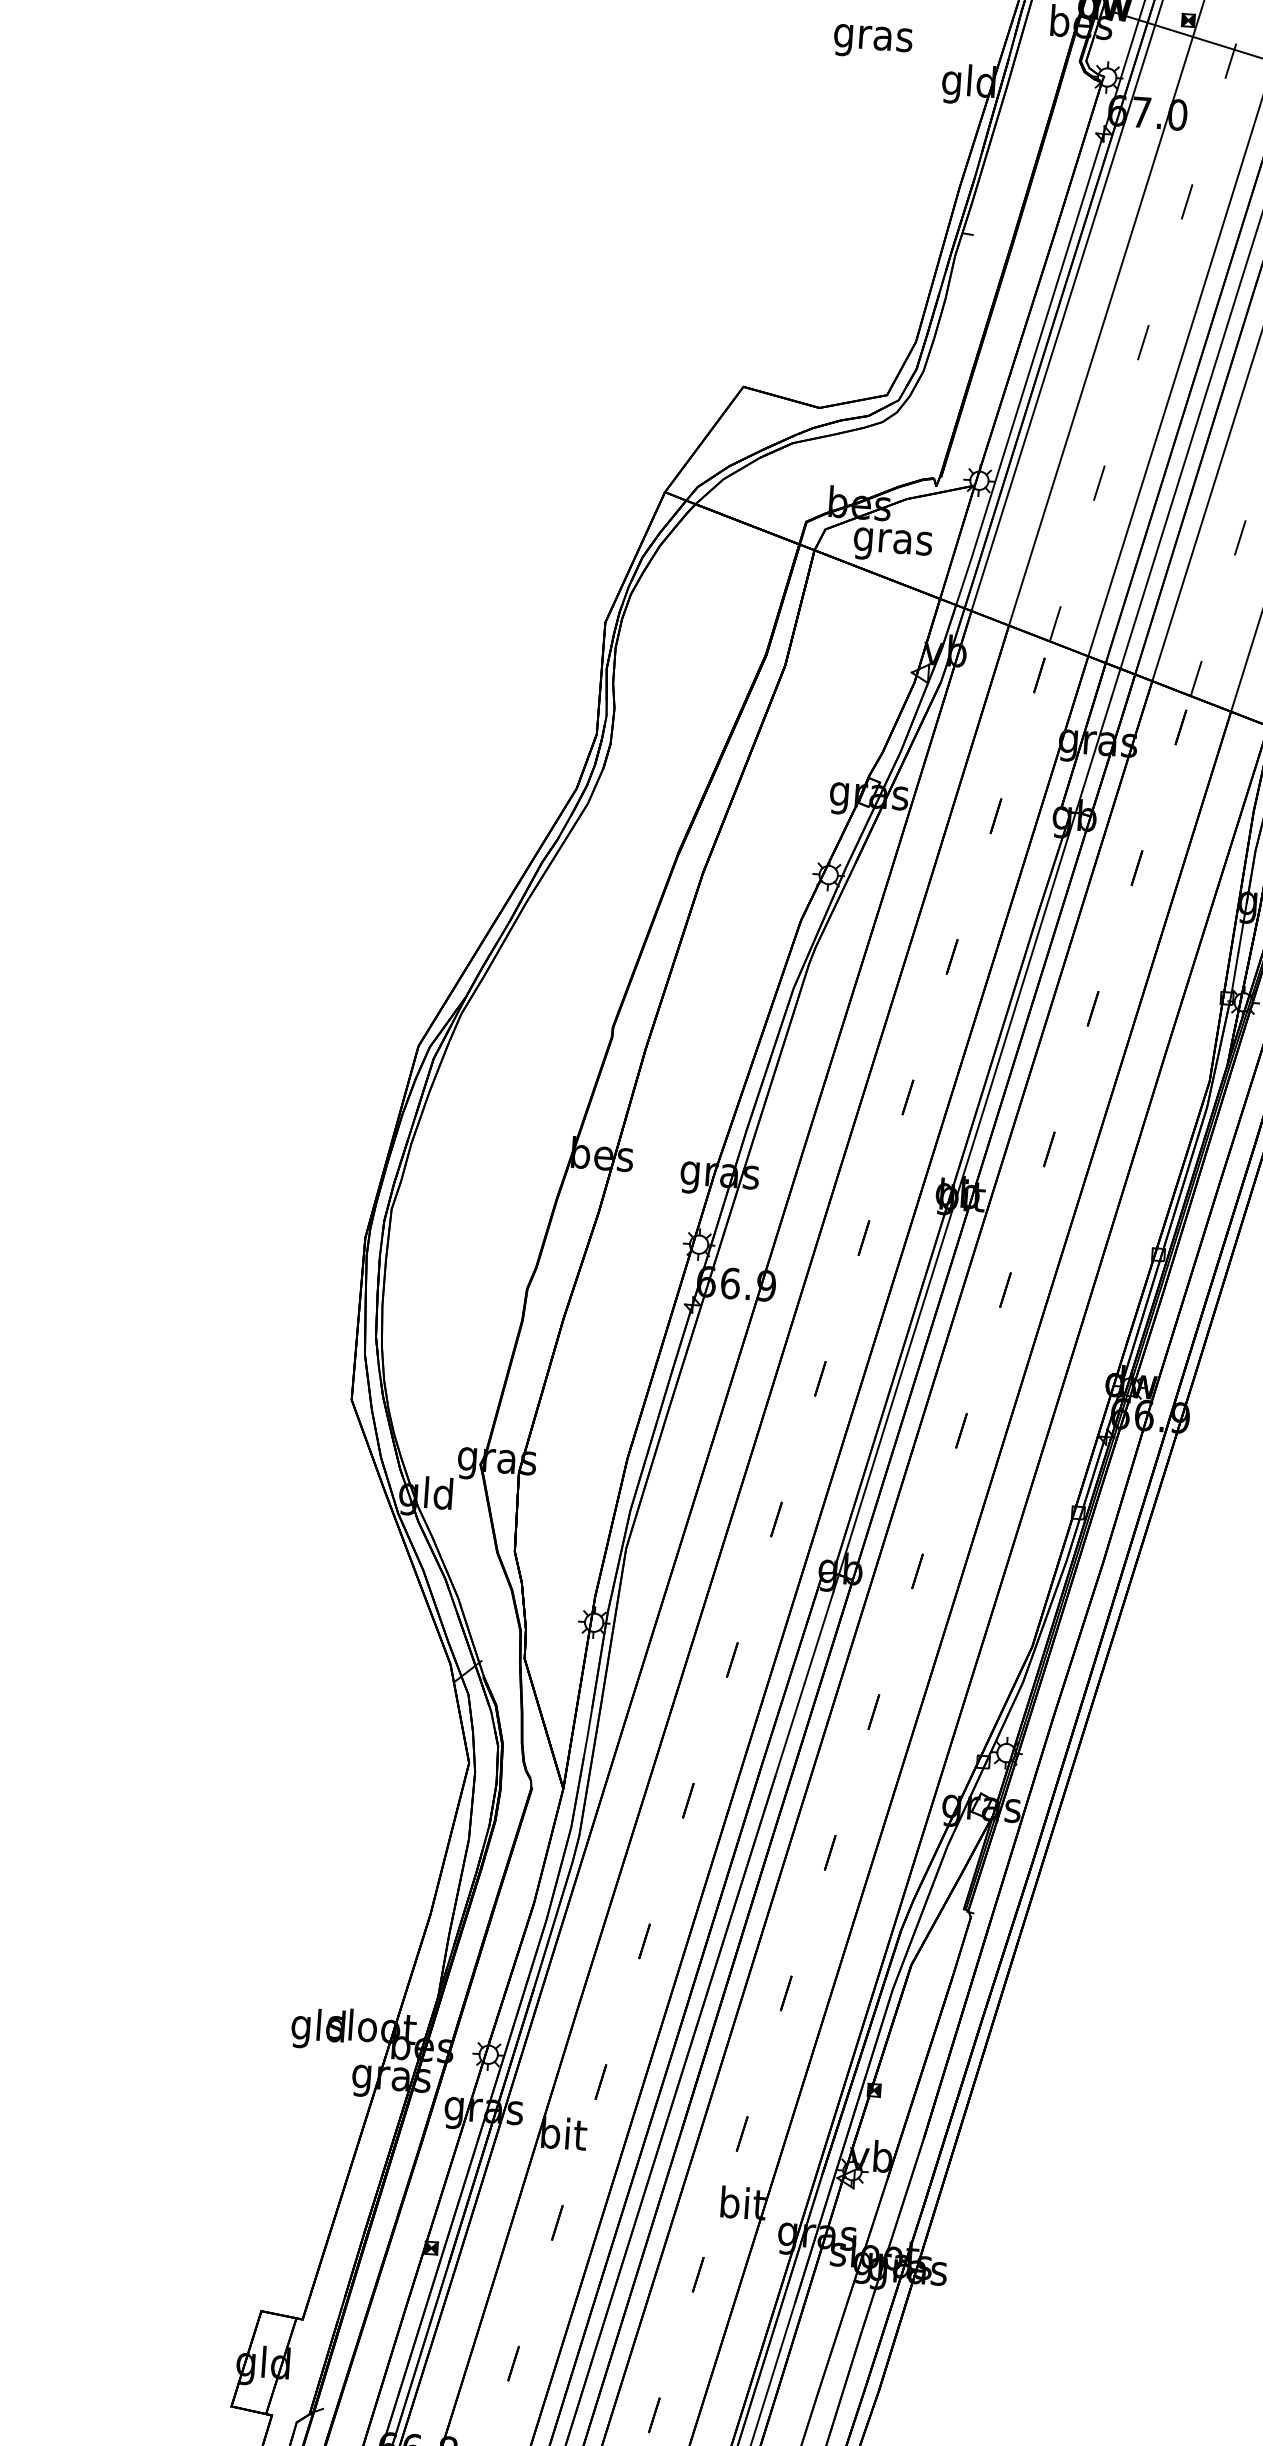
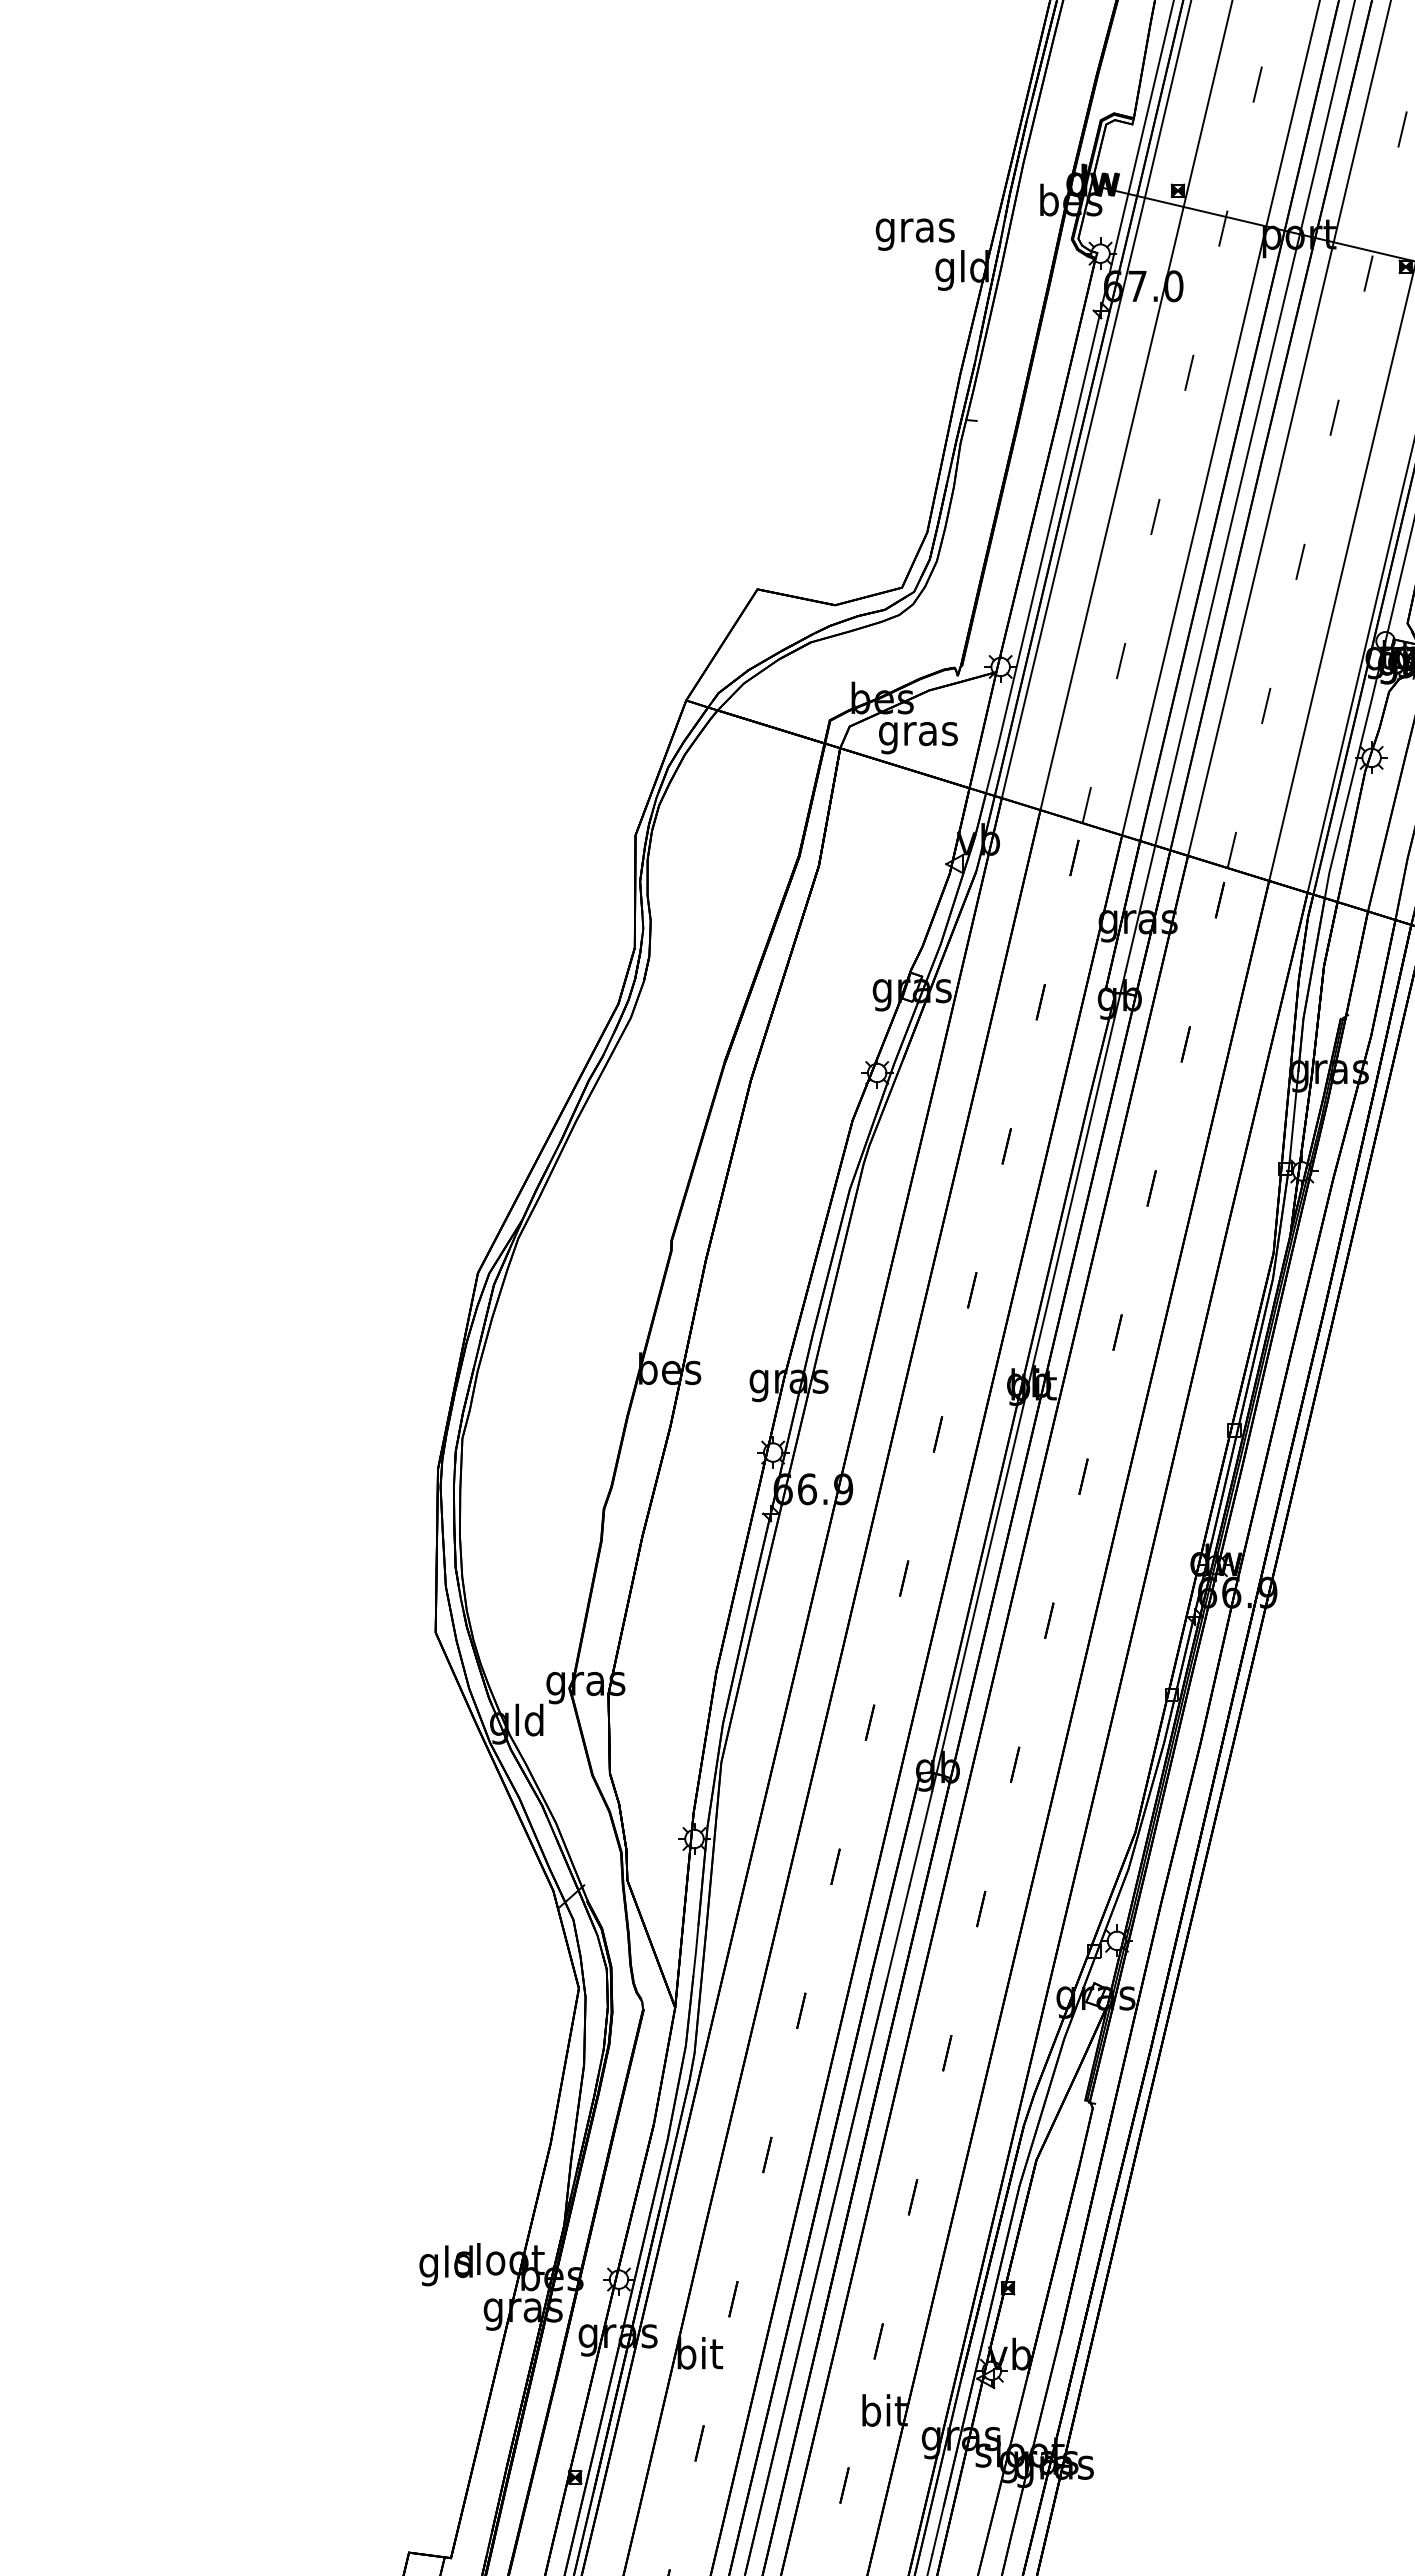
text: (872, 41) -> (914, 234), moved

